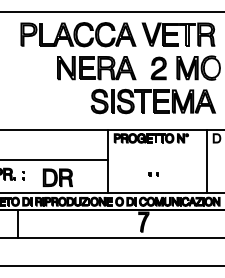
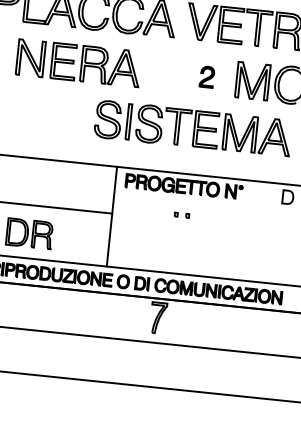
part: (96, 68) -> (78, 63), moved
part: (158, 68) -> (206, 77), size x0.6
line: (207, 161) -> (269, 232), removed
part: (153, 174) -> (181, 215), moved

